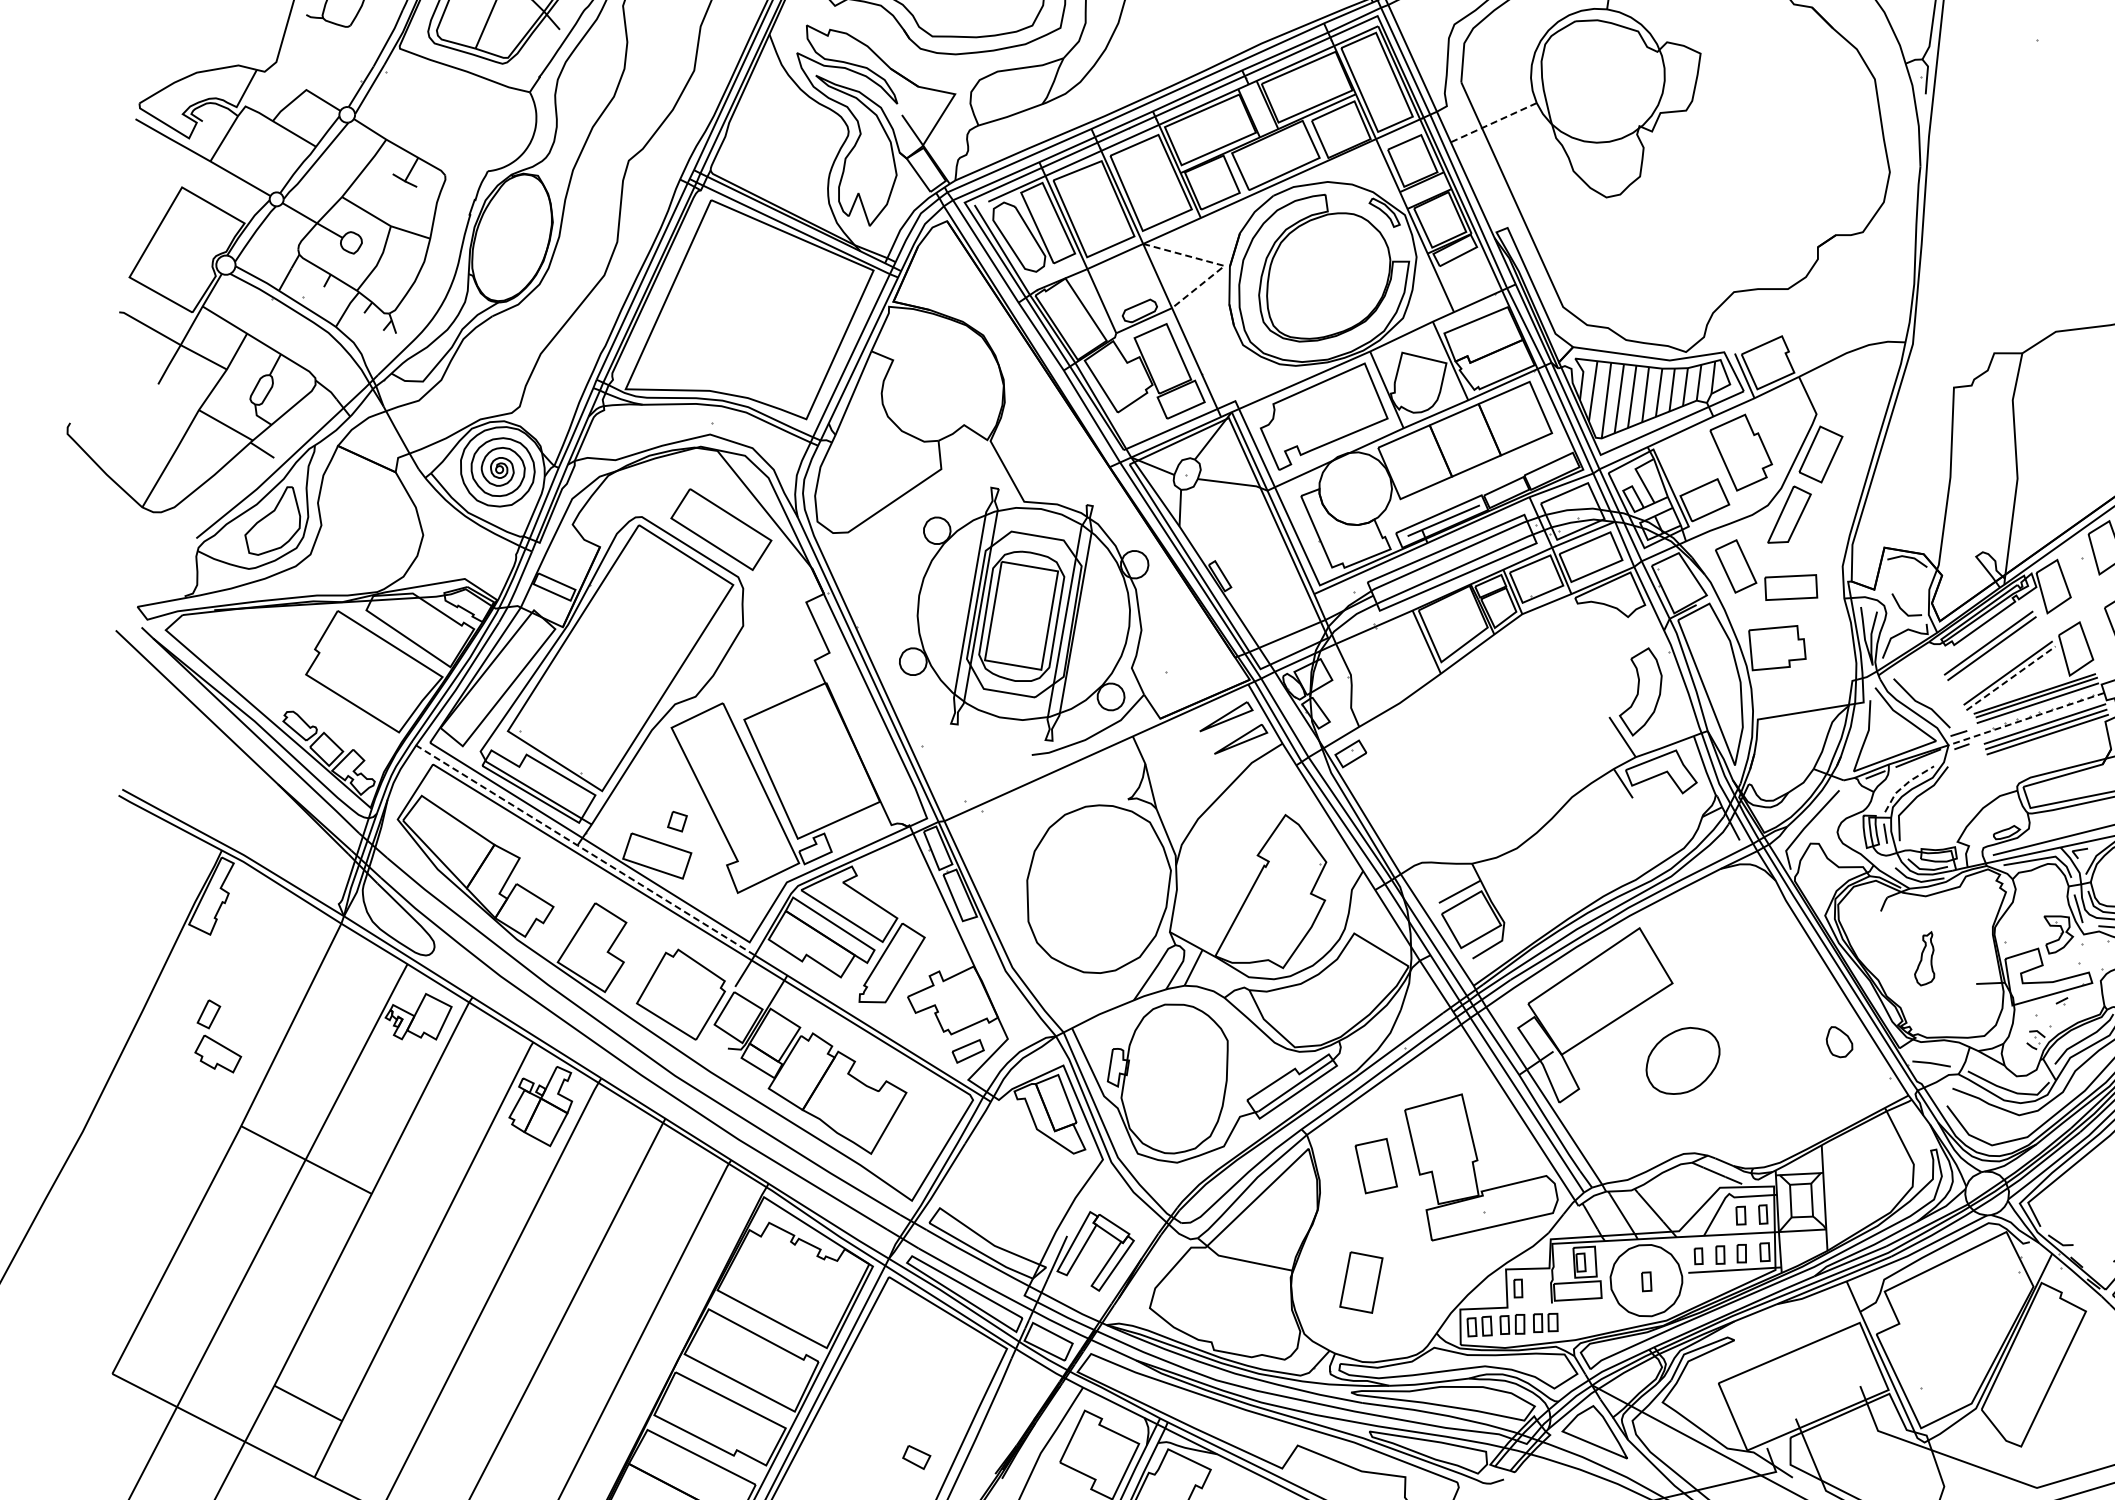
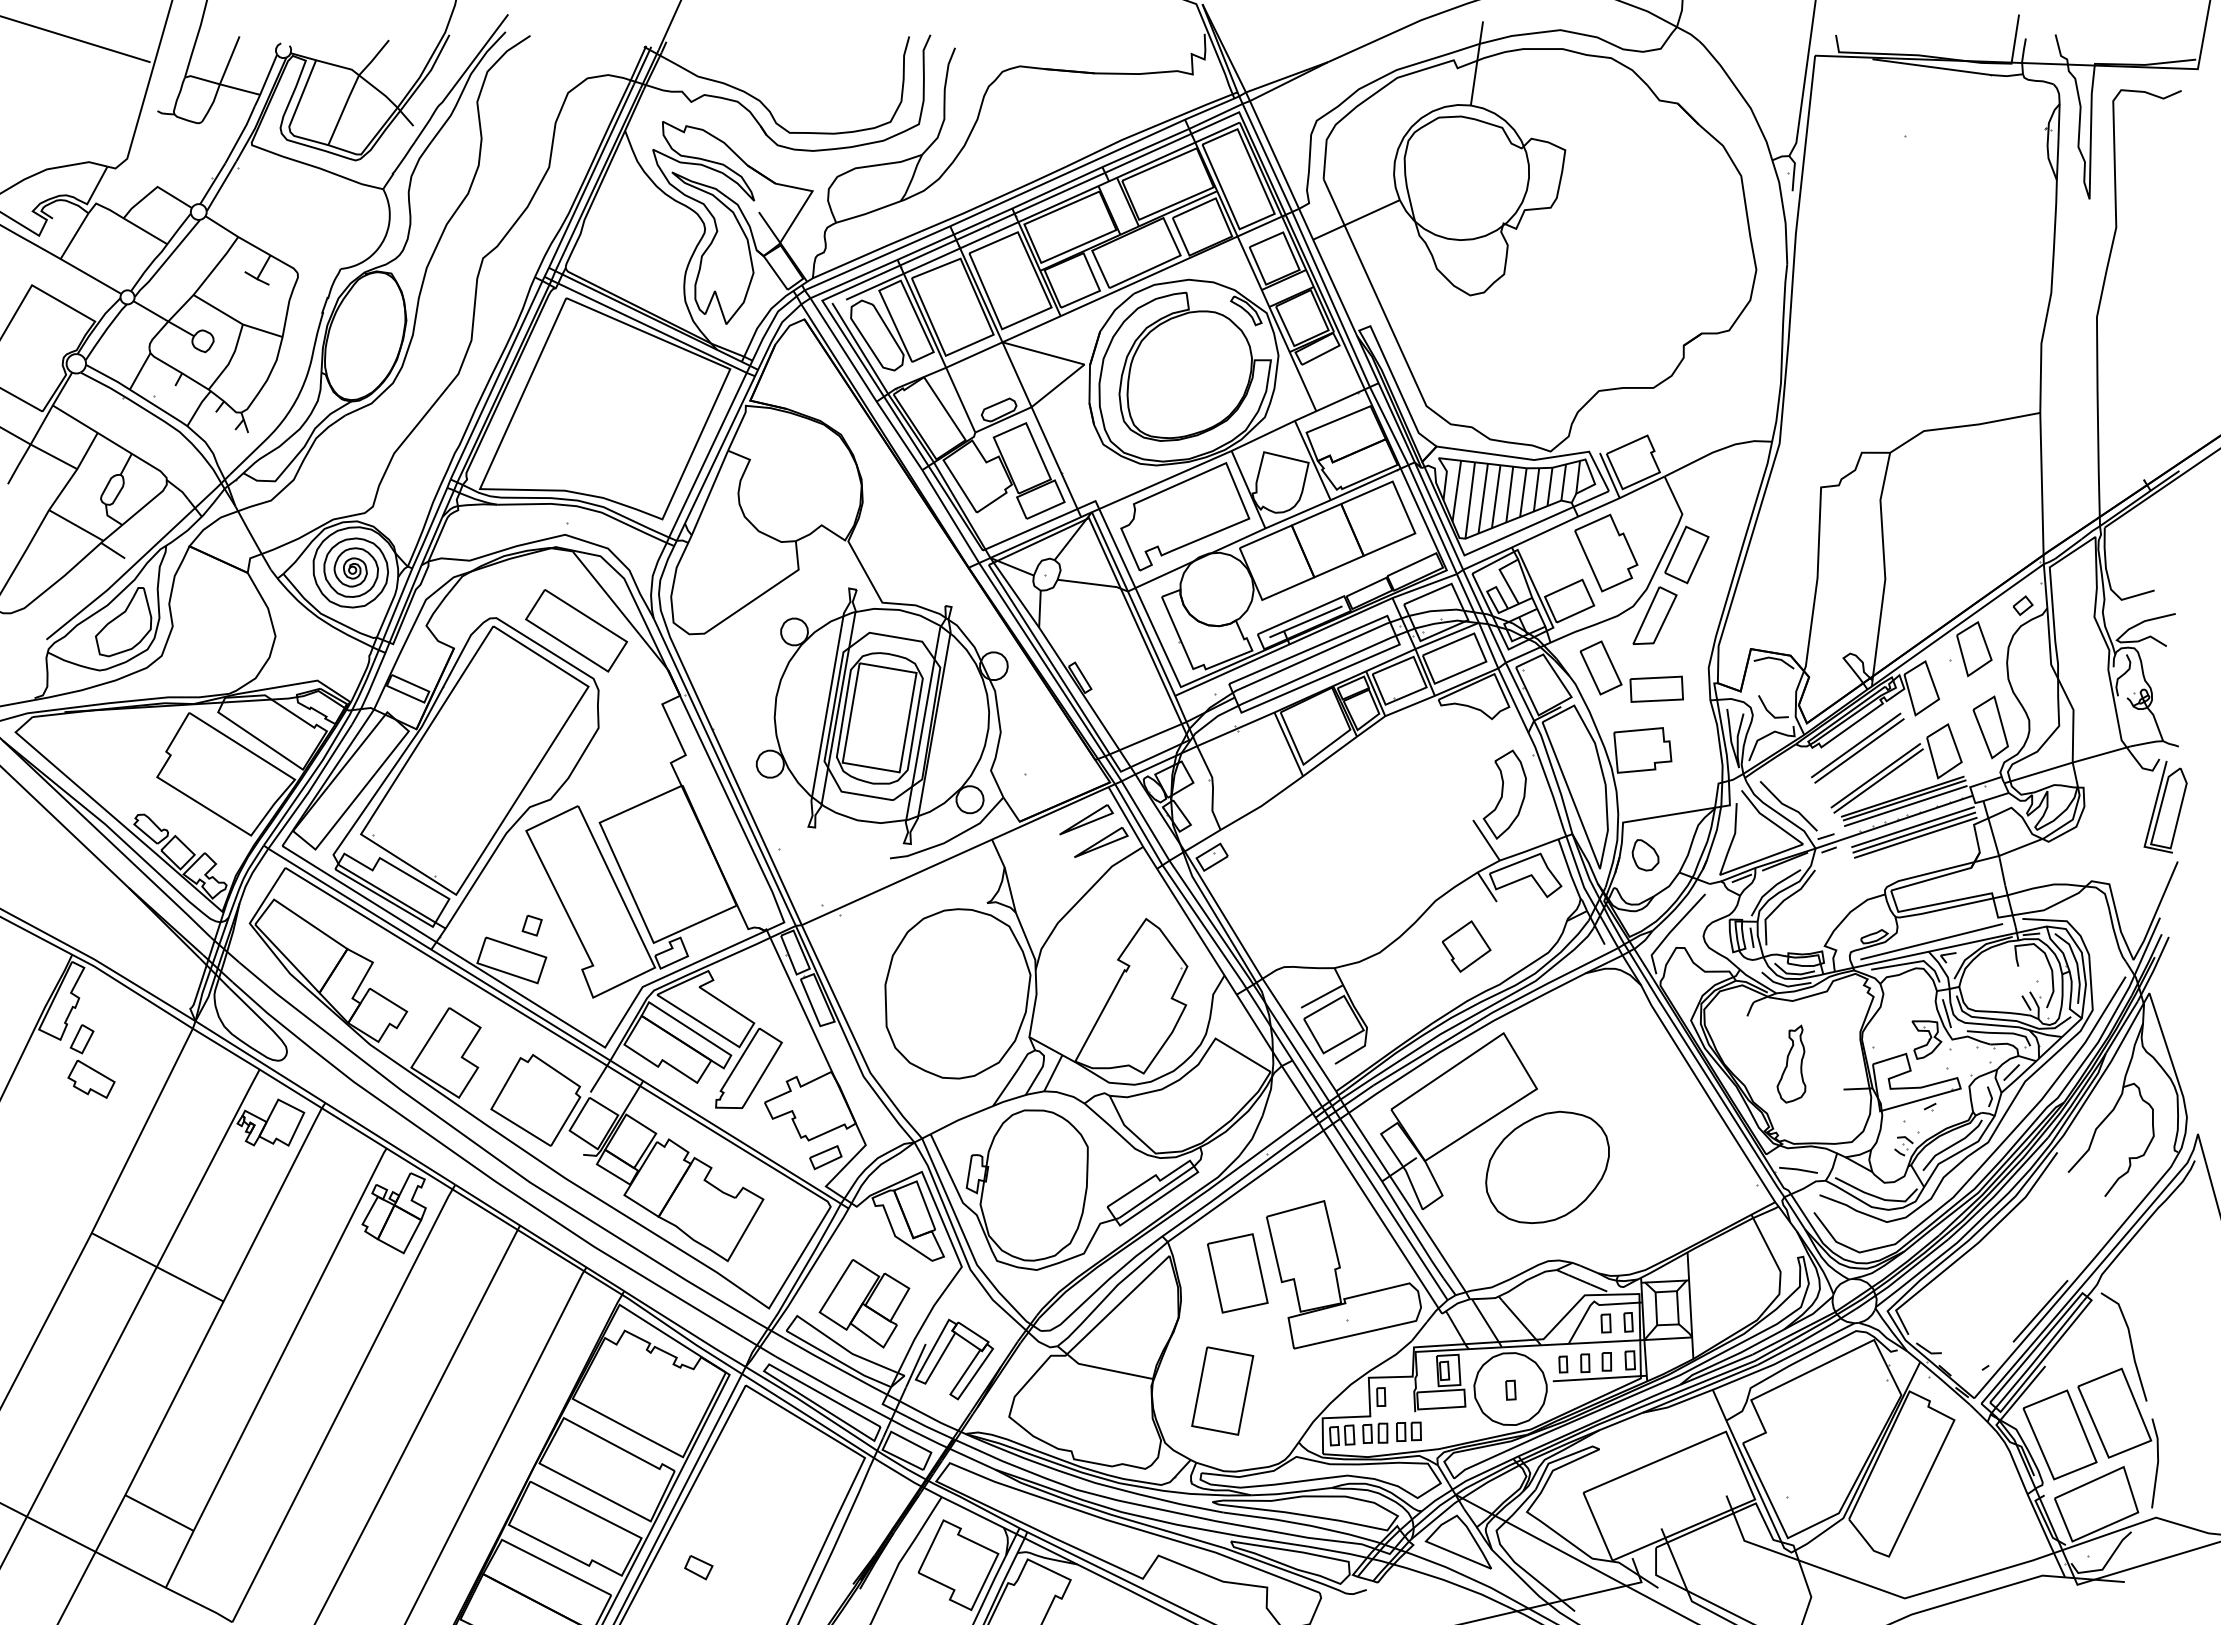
line: (1493, 122) -> (1356, 219), dashed -> solid
line: (1216, 263) -> (1076, 362), dashed -> solid
line: (2011, 677) -> (1879, 780), dashed -> solid
line: (2026, 719) -> (1894, 822), dashed -> solid
line: (1905, 784) -> (1772, 888), dashed -> solid
part: (1602, 842) -> (1466, 946), added
line: (581, 848) -> (435, 952), dashed -> solid
part: (1924, 958) -> (1791, 1063), size x1.43
part: (218, 1036) -> (91, 1061), moved
part: (1839, 1042) -> (1645, 855), moved
part: (1682, 1060) -> (1547, 1166), size x1.67
part: (1375, 1166) -> (1237, 1273), size x1.43
part: (1006, 1195) -> (864, 1303), added
part: (1361, 1282) -> (1222, 1390), size x1.43
part: (916, 1457) -> (698, 1567), moved

